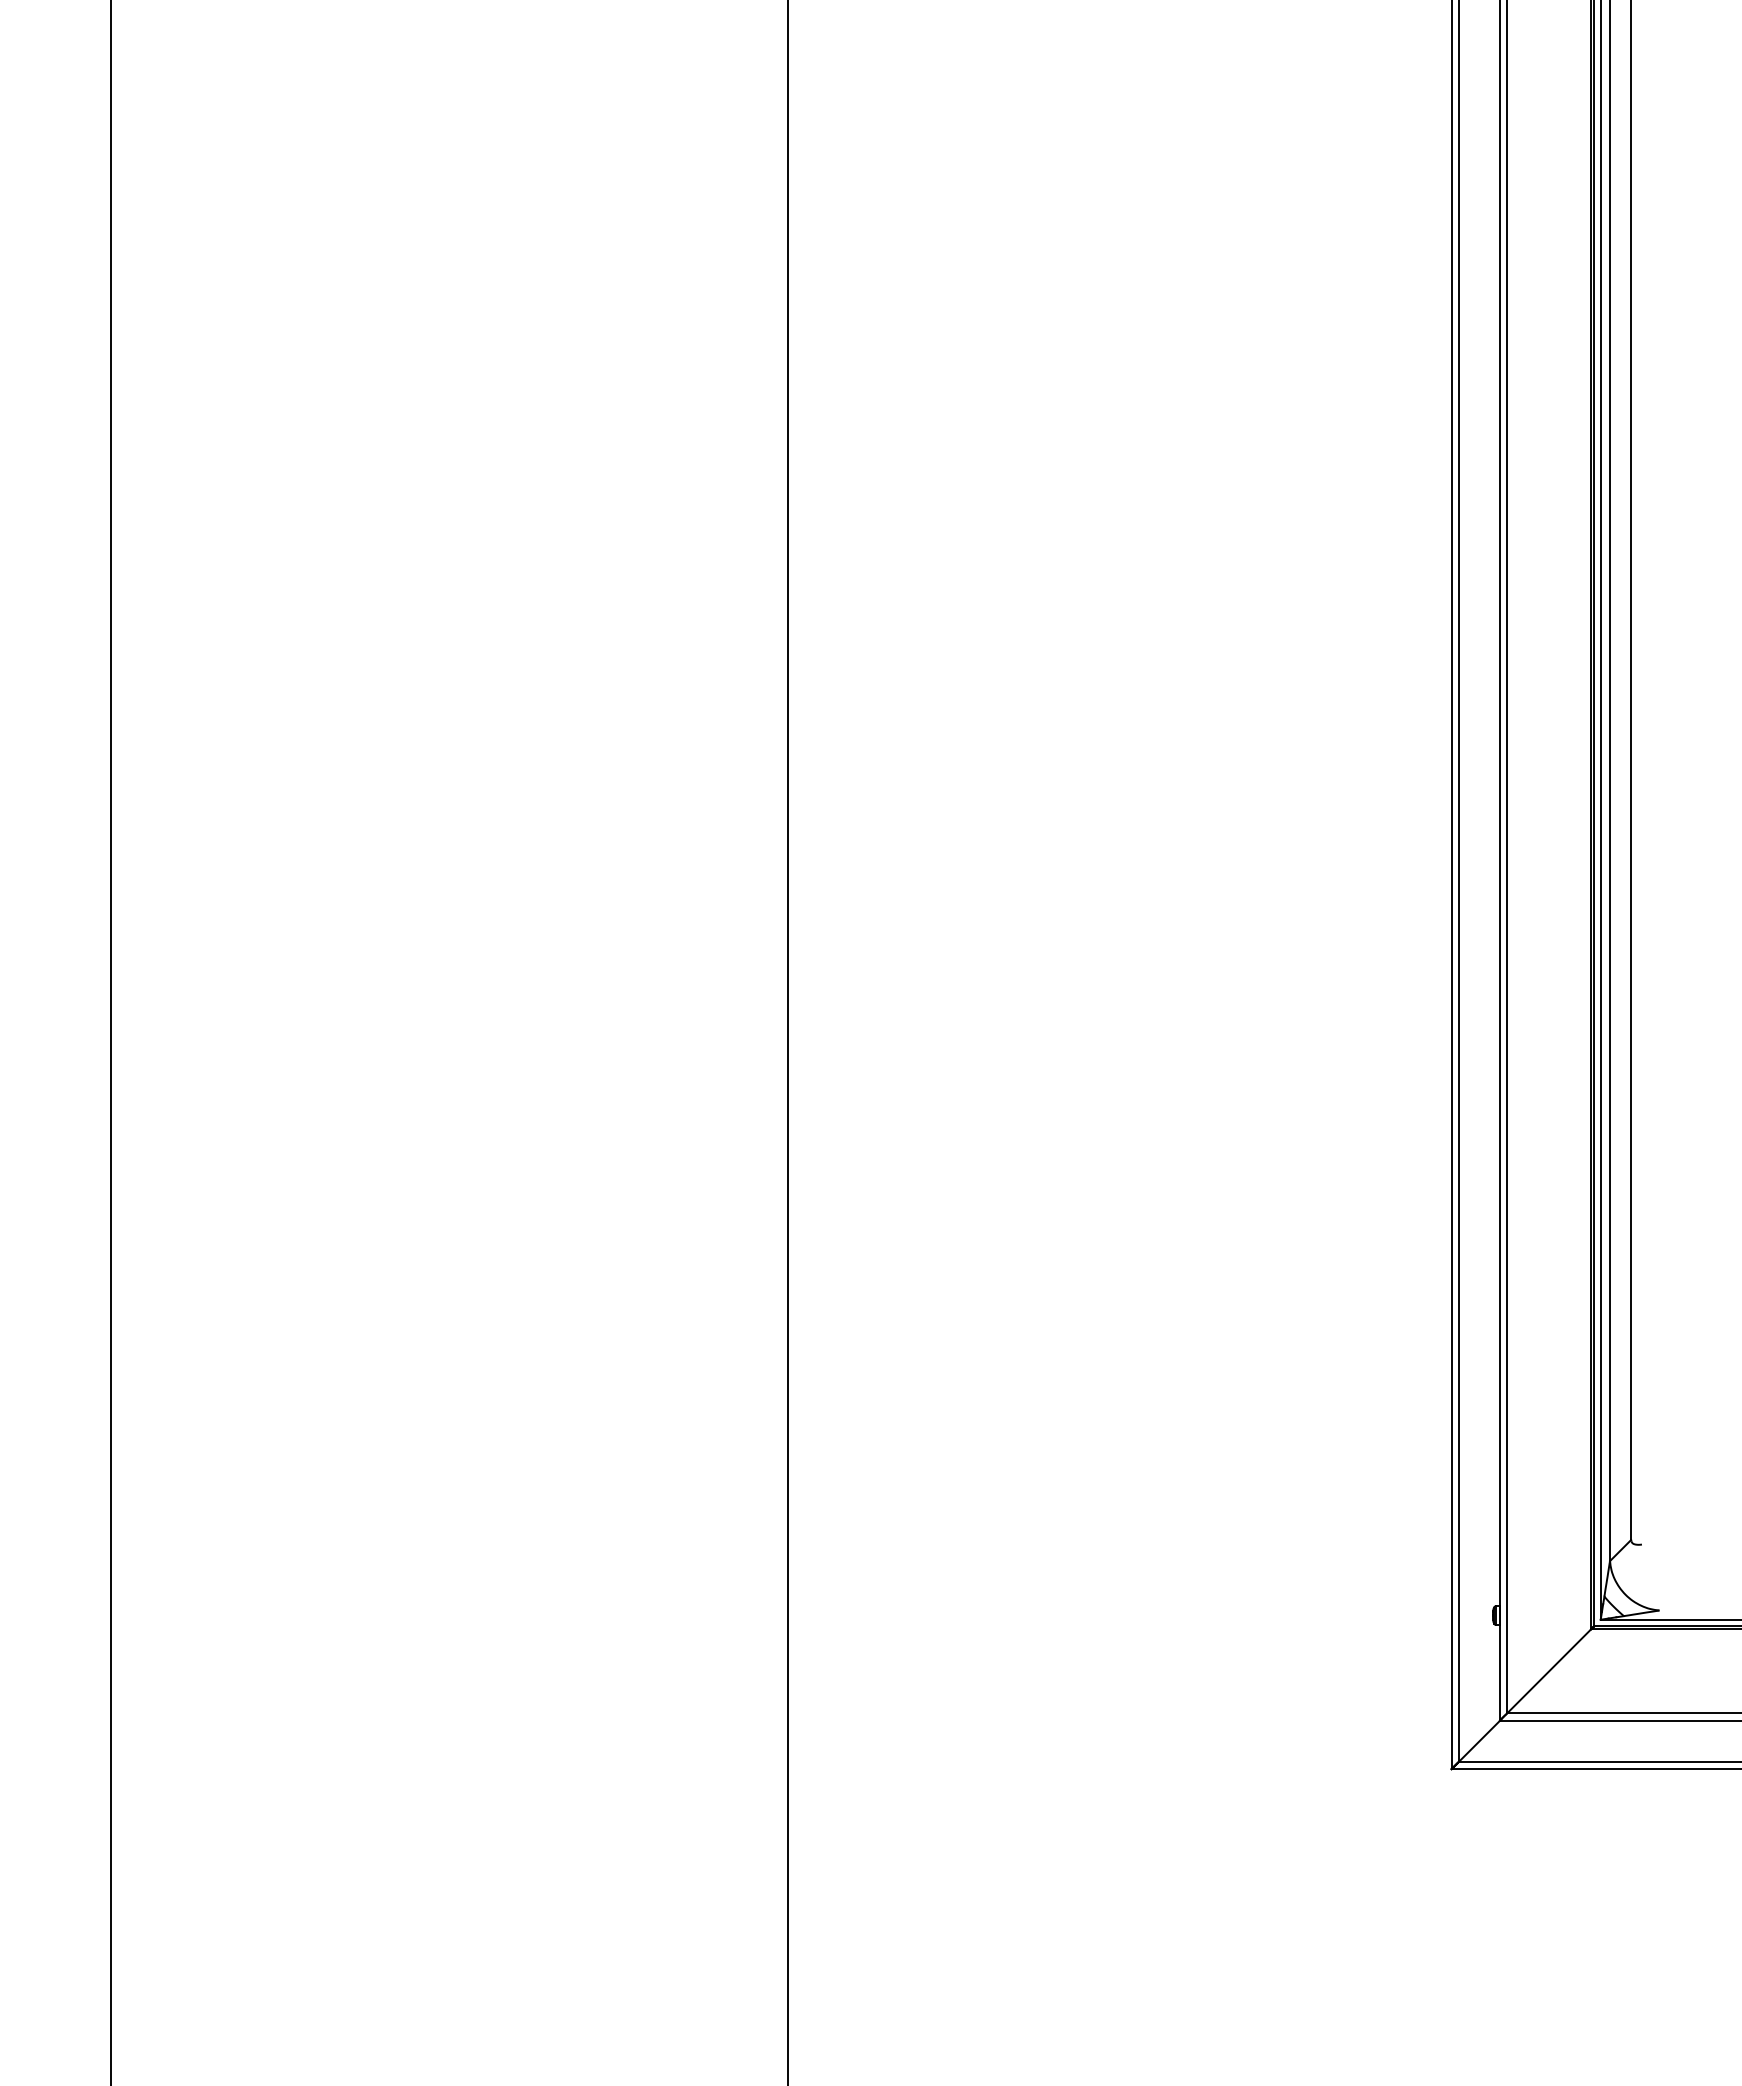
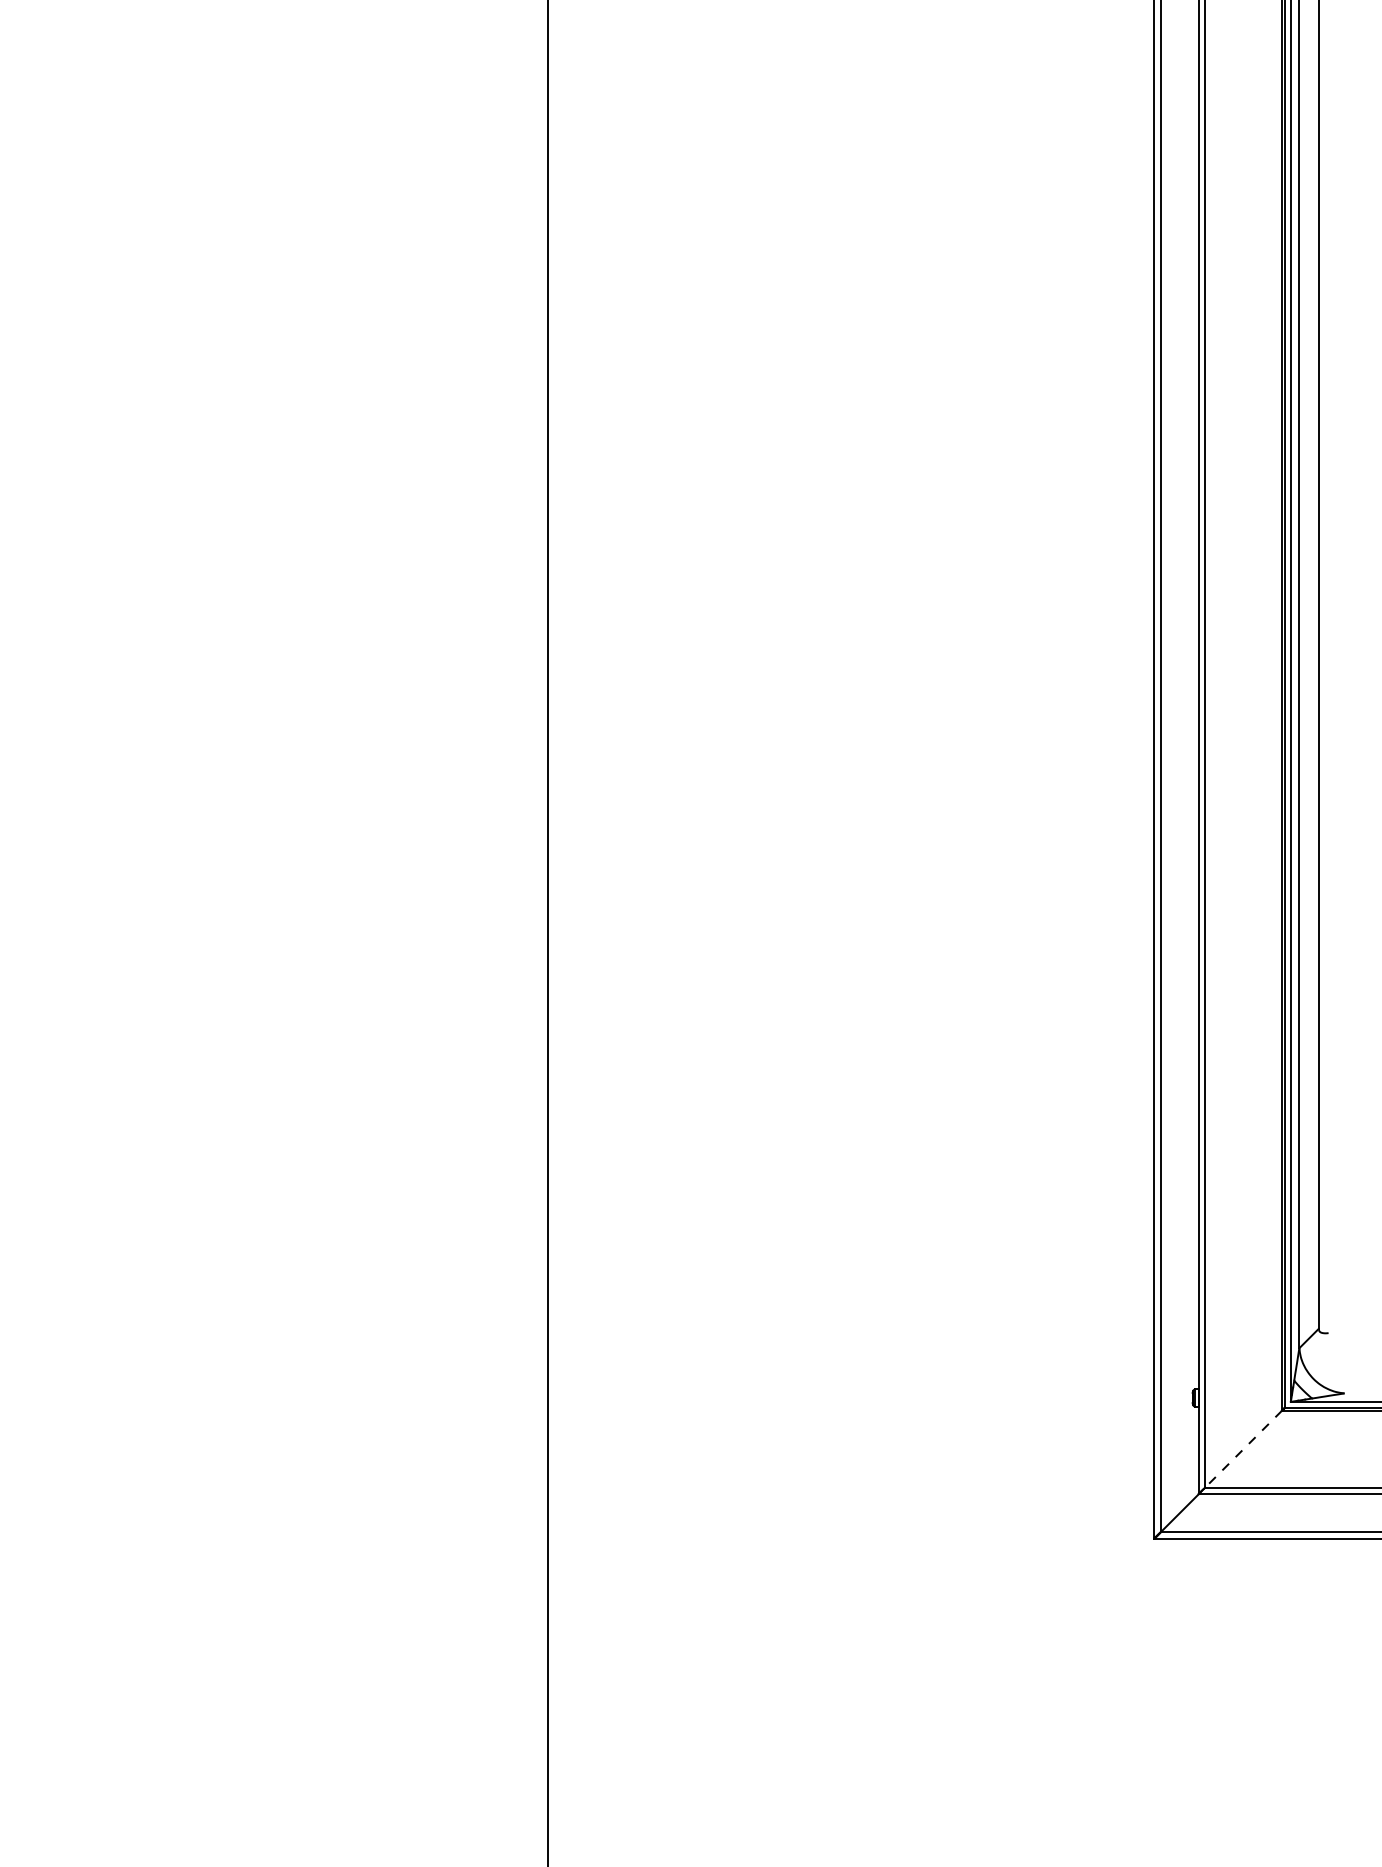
line: (1548, 1671) -> (1243, 1449), solid -> dashed

